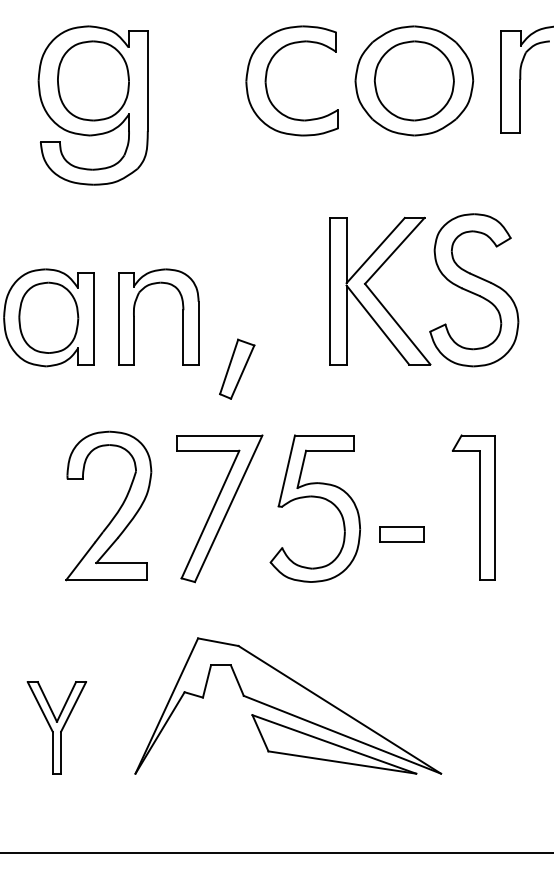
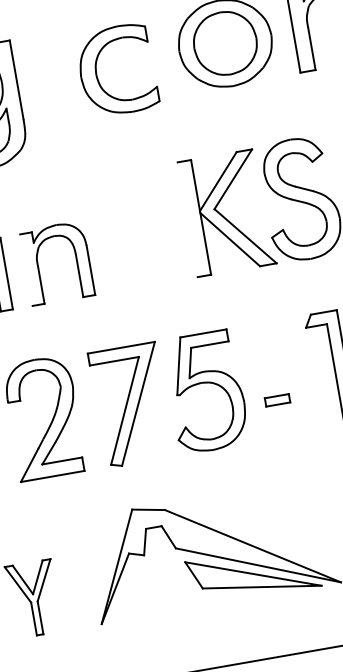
part: (267, 75) -> (96, 69), moved
line: (329, 290) -> (187, 219), removed
line: (118, 318) -> (26, 269), removed
part: (237, 368) -> (126, 292), removed
part: (401, 534) -> (277, 400), size x0.7

